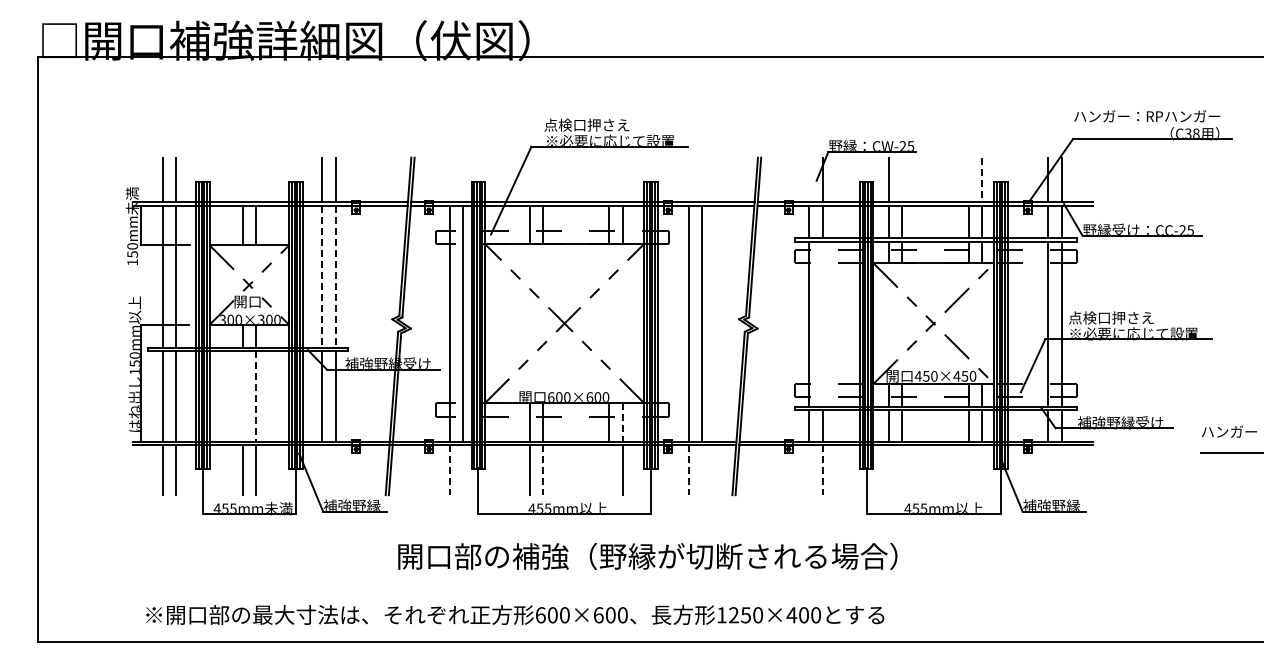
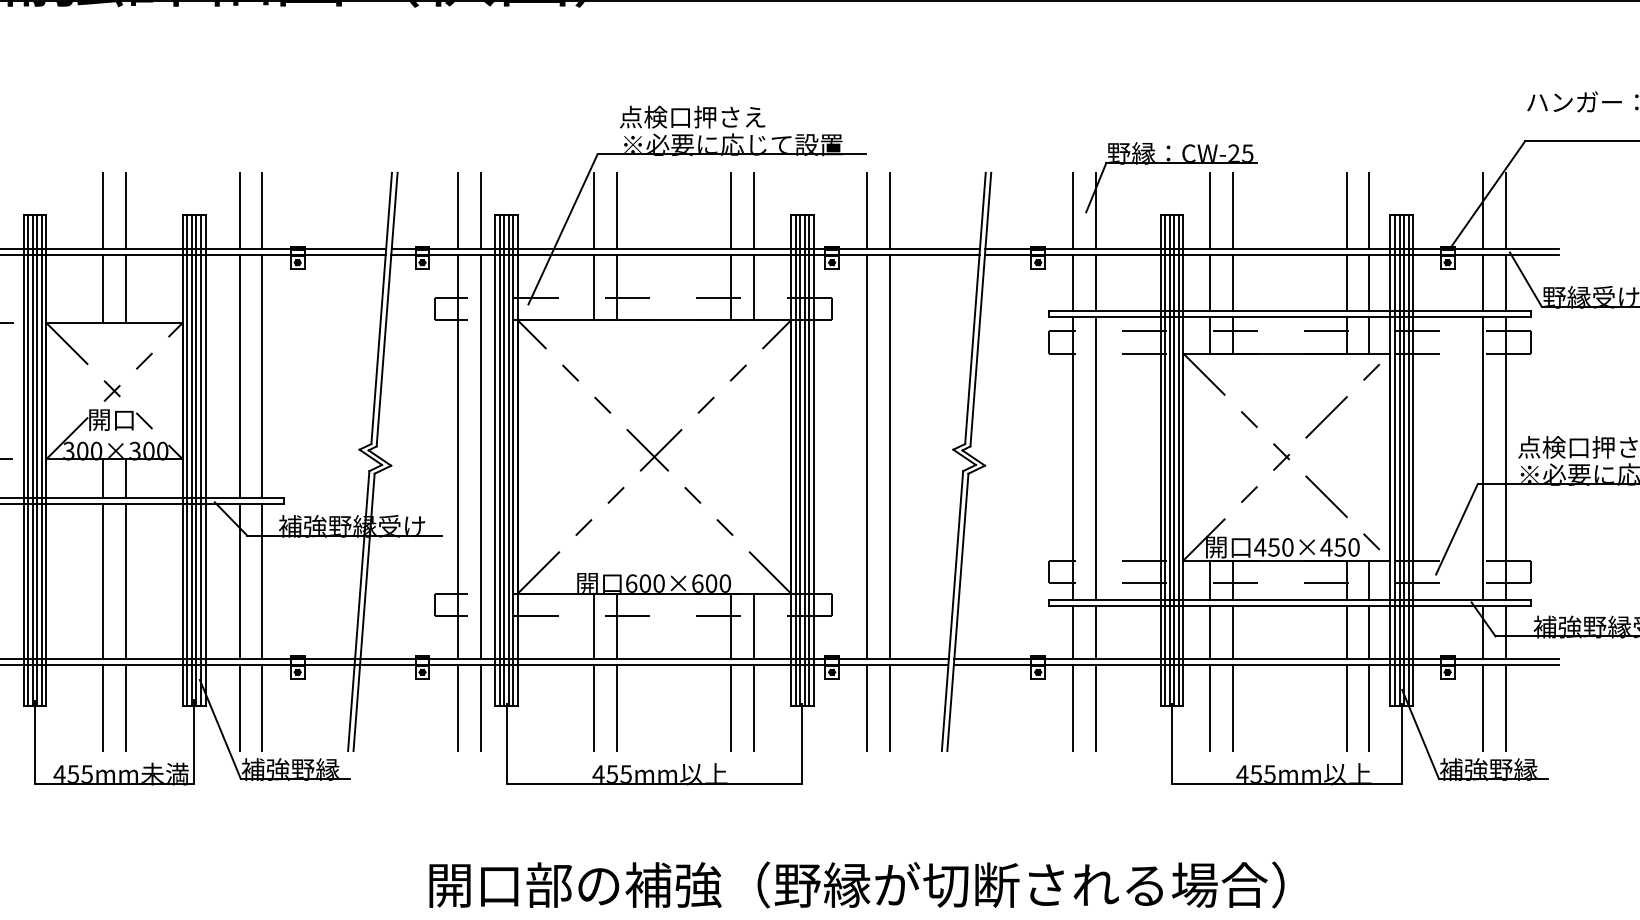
line: (242, 179) -> (102, 210), added
line: (255, 179) -> (125, 210), added
line: (449, 179) -> (457, 210), added
line: (463, 179) -> (481, 210), added
line: (529, 179) -> (594, 210), added
line: (542, 179) -> (616, 210), added
line: (609, 179) -> (731, 210), added
line: (622, 179) -> (753, 210), added
line: (688, 179) -> (866, 210), added
line: (702, 179) -> (890, 210), added
line: (809, 179) -> (1073, 210), added
line: (902, 179) -> (1233, 210), added
line: (968, 179) -> (1346, 210), added
line: (981, 180) -> (1368, 211), dashed -> solid
line: (322, 277) -> (239, 378), dashed -> solid
line: (335, 277) -> (262, 378), dashed -> solid
line: (822, 324) -> (1096, 458), added
line: (242, 395) -> (102, 580), added
line: (255, 396) -> (125, 581), dashed -> solid
line: (622, 422) -> (753, 626), dashed -> solid
line: (322, 469) -> (239, 706), added
line: (335, 469) -> (262, 706), added
line: (463, 469) -> (481, 706), added
line: (609, 469) -> (731, 706), added
line: (702, 469) -> (890, 706), added
line: (809, 469) -> (1073, 706), added
line: (888, 469) -> (1209, 706), added
line: (902, 469) -> (1233, 706), added
line: (968, 469) -> (1346, 706), added
line: (981, 469) -> (1368, 706), added
line: (1048, 469) -> (1483, 706), added
line: (1061, 469) -> (1505, 706), added
line: (449, 470) -> (457, 708), dashed -> solid
line: (542, 470) -> (616, 708), dashed -> solid
line: (688, 470) -> (866, 708), dashed -> solid
line: (822, 470) -> (1096, 708), dashed -> solid
text: (647, 555) -> (856, 883), moved

